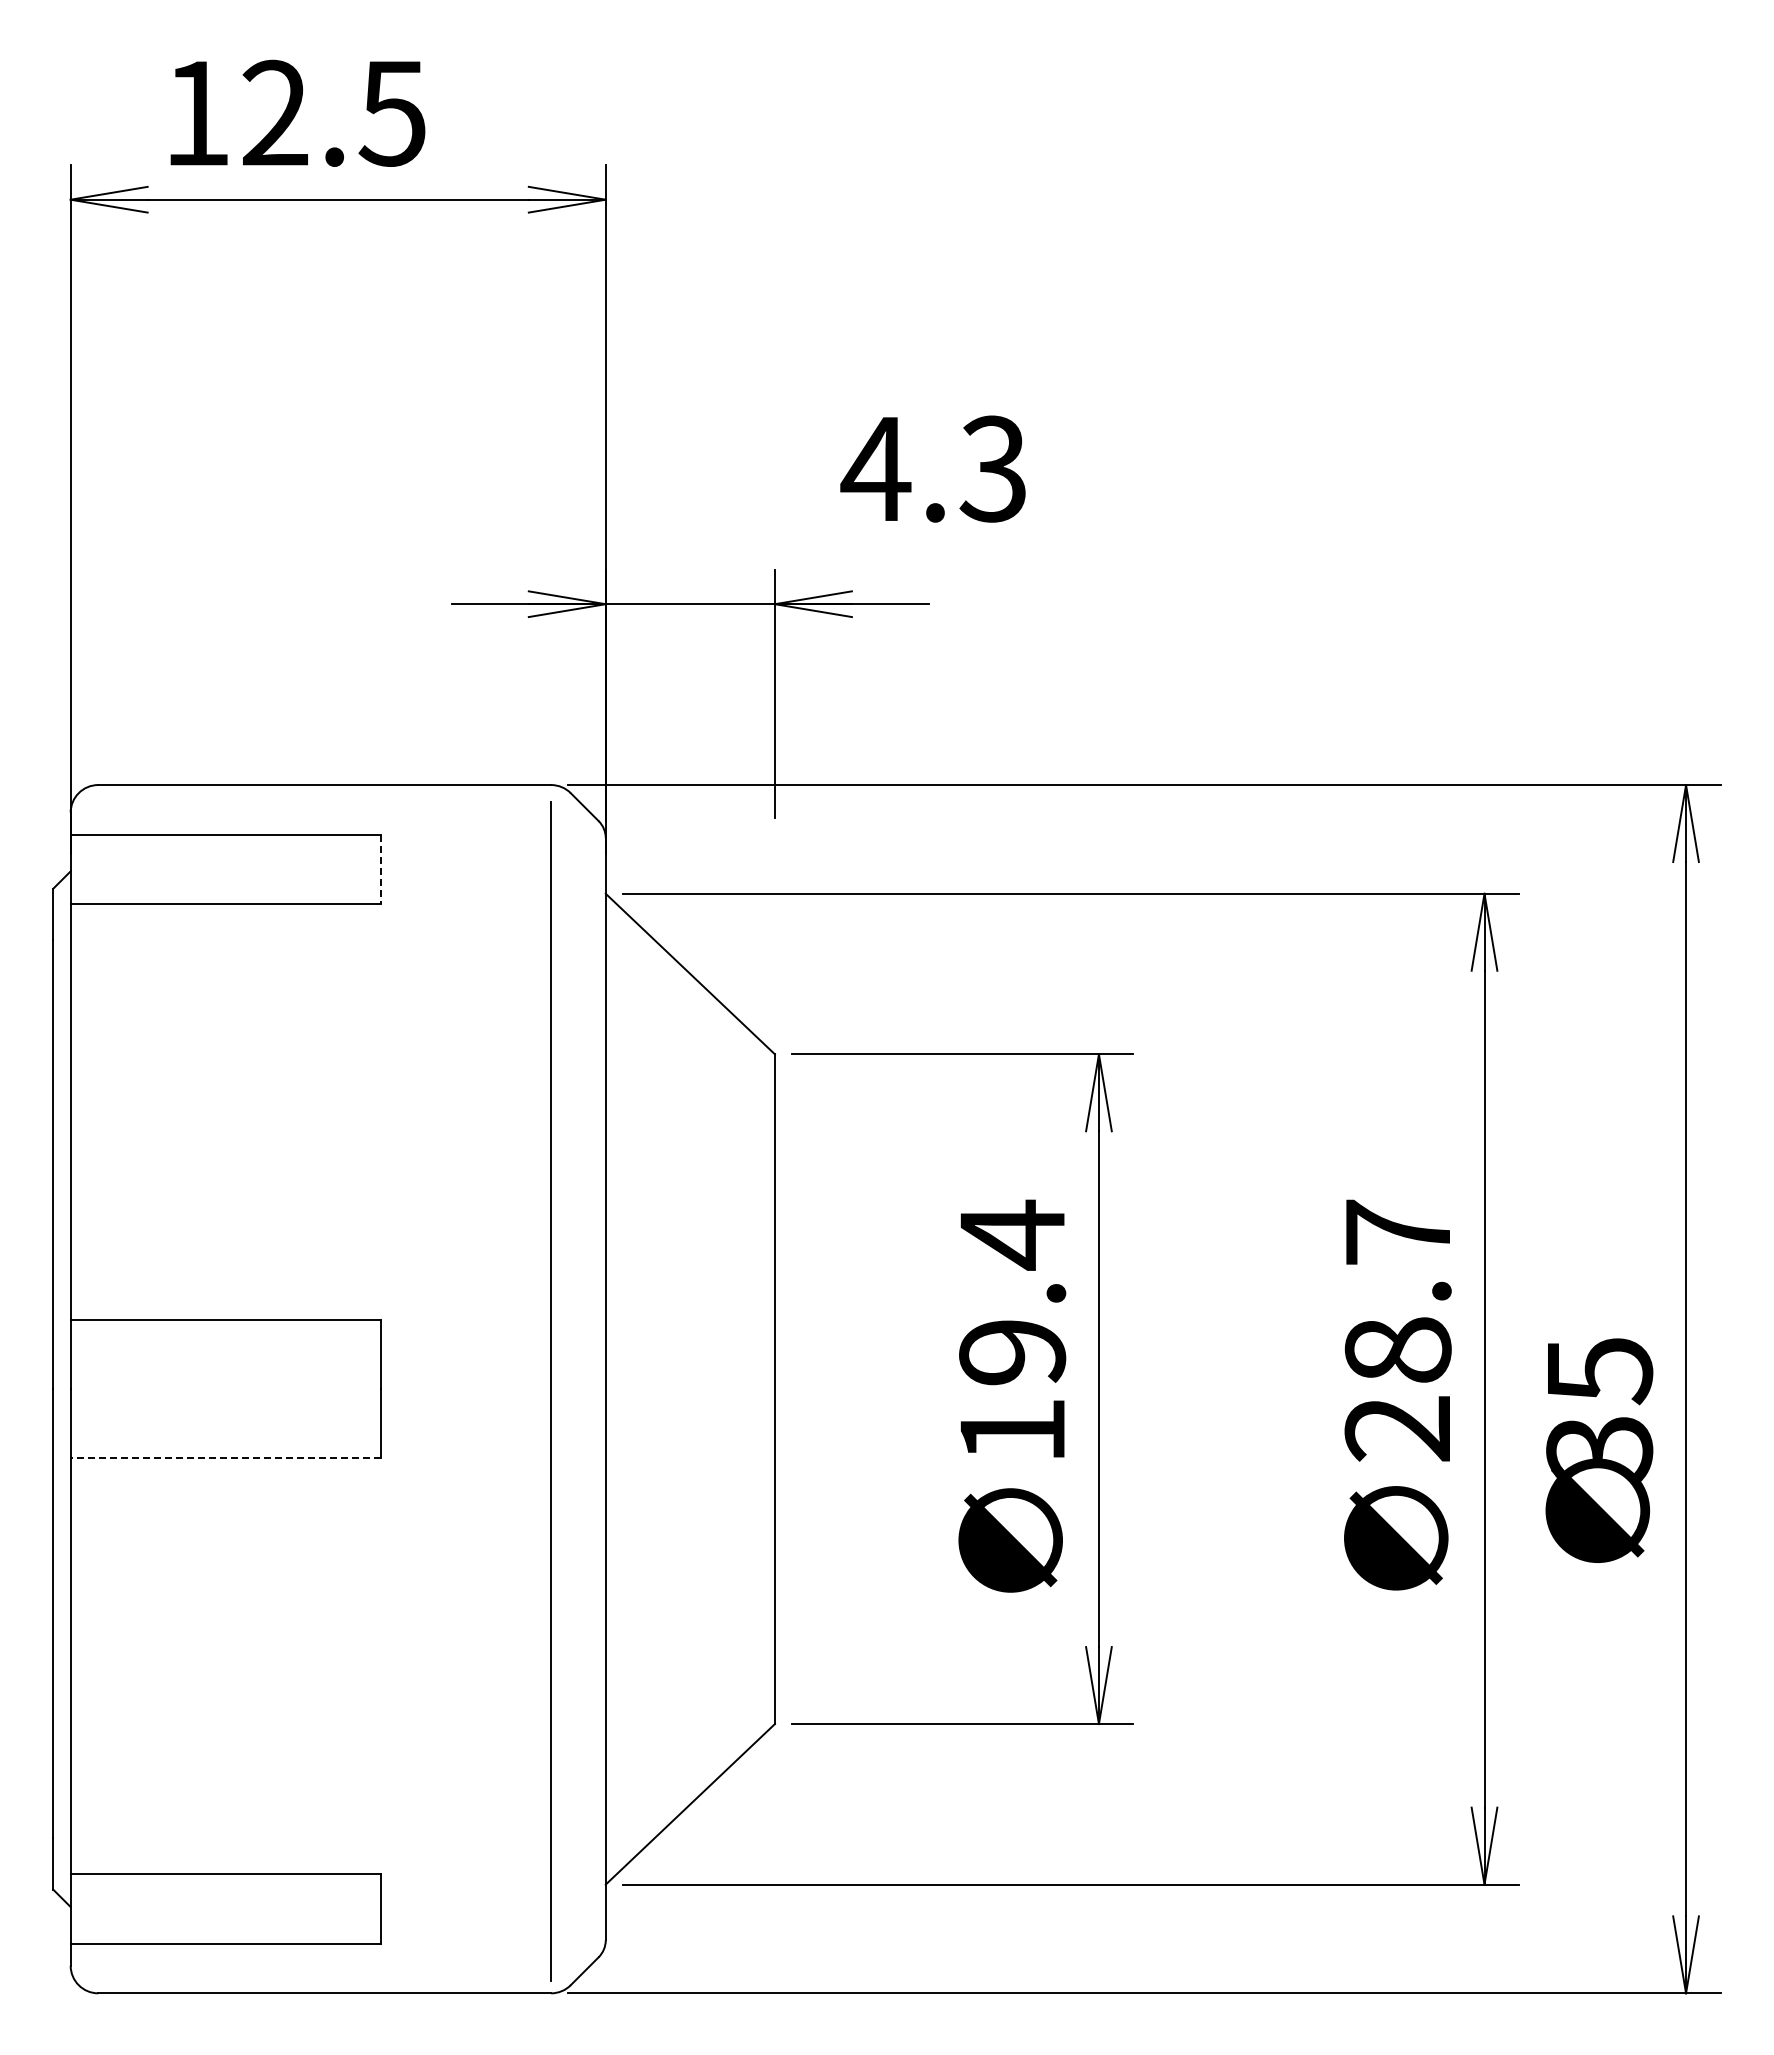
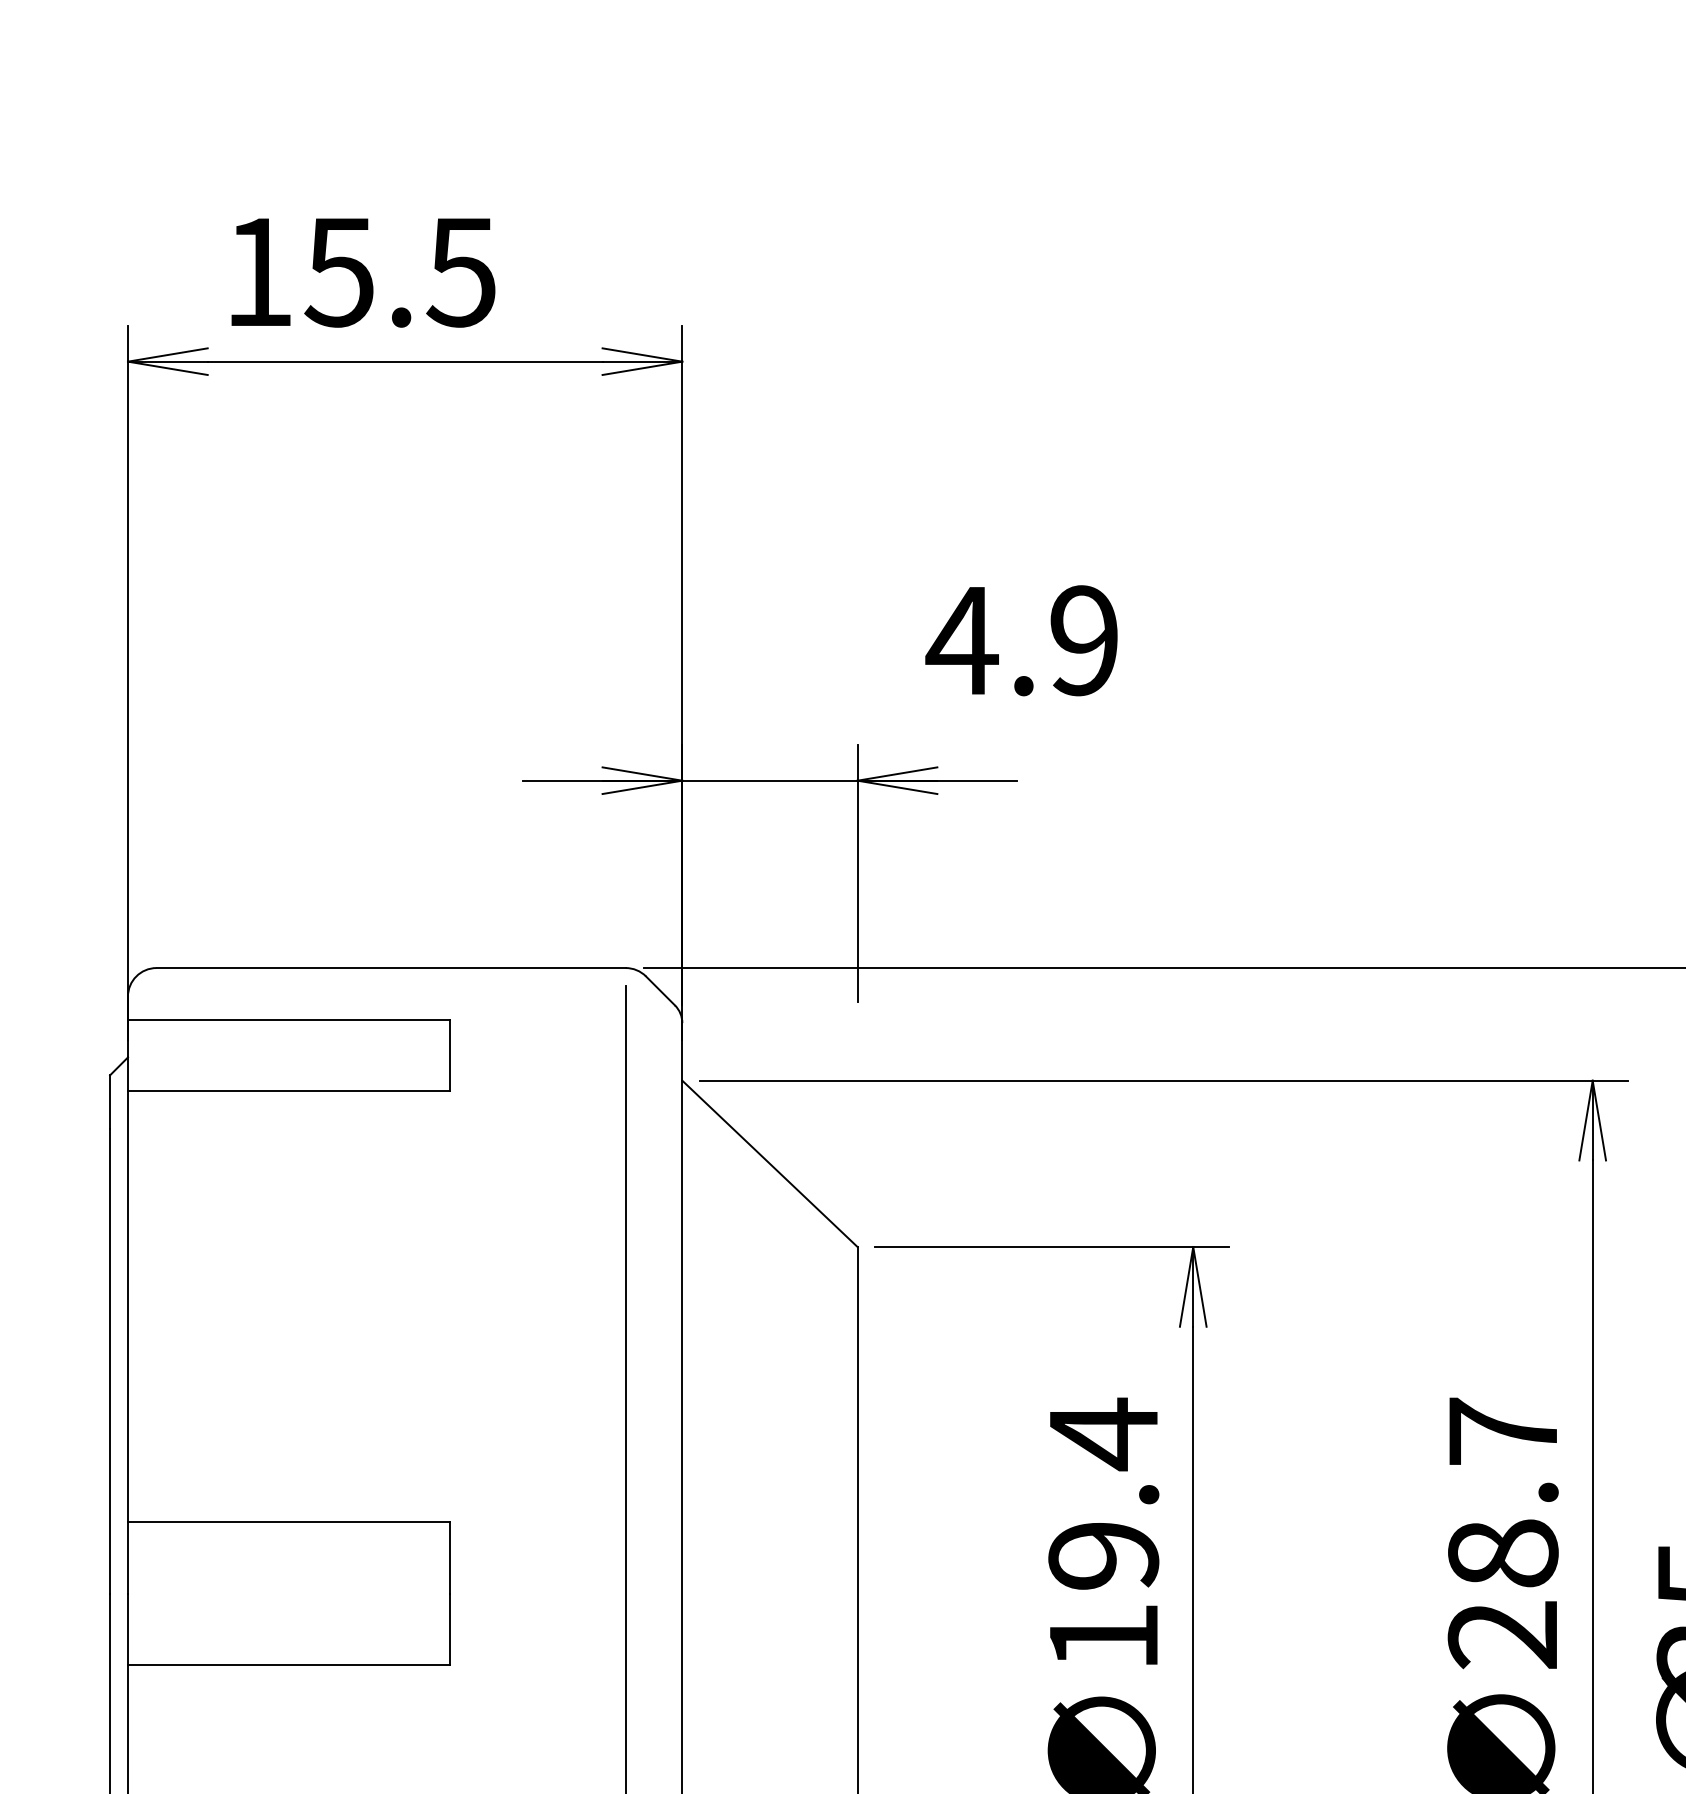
text: (273, 112) -> (338, 271), 12.5 -> 15.5
text: (992, 468) -> (1082, 640), 4.3 -> 4.9
line: (381, 869) -> (449, 1055), dashed -> solid
line: (225, 1458) -> (288, 1665), dashed -> solid

